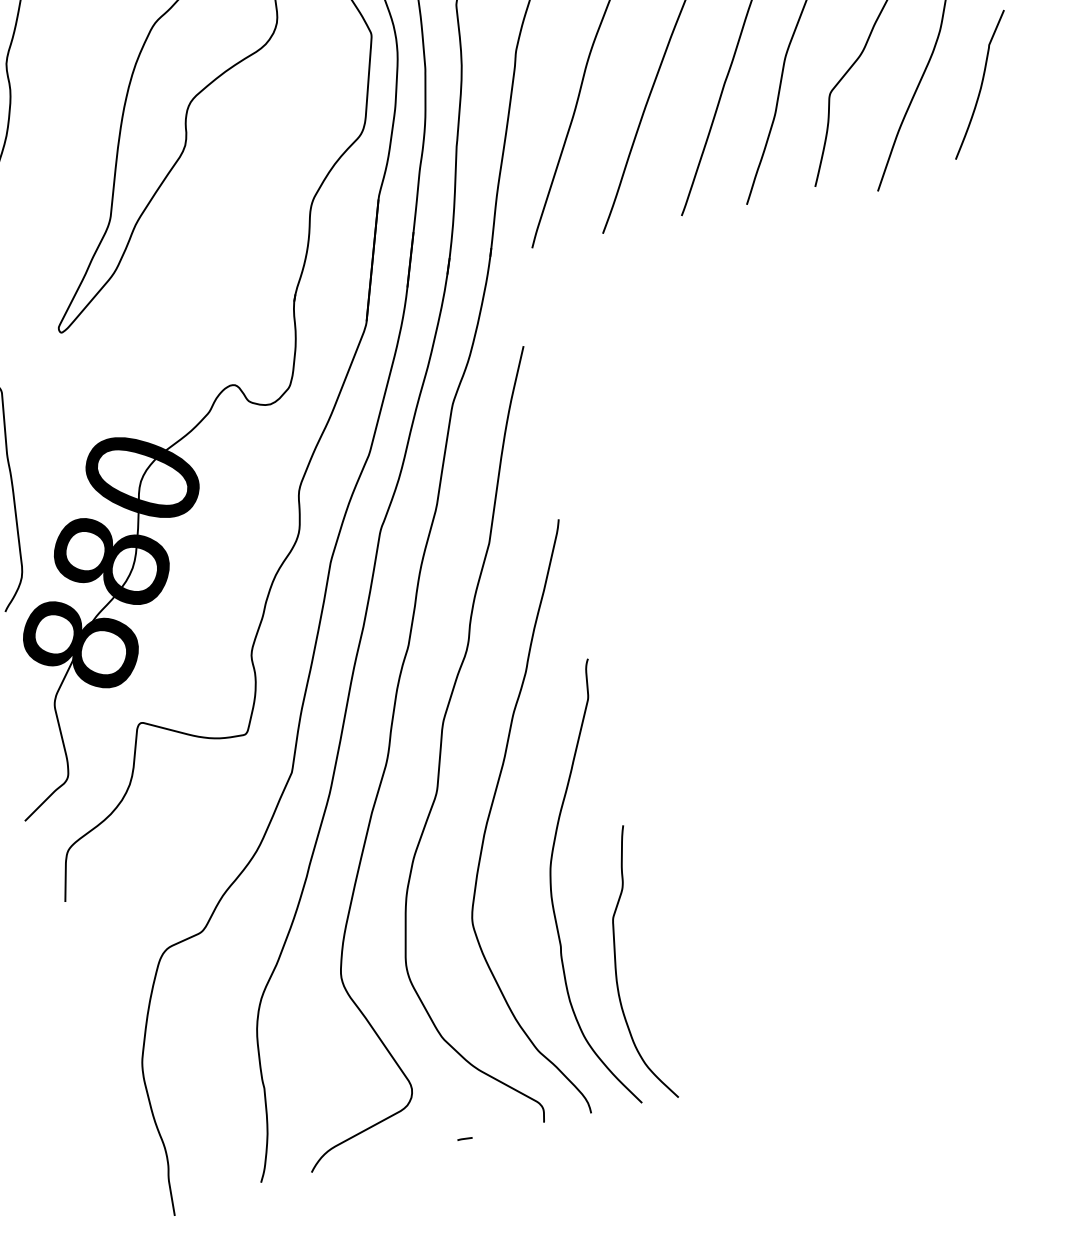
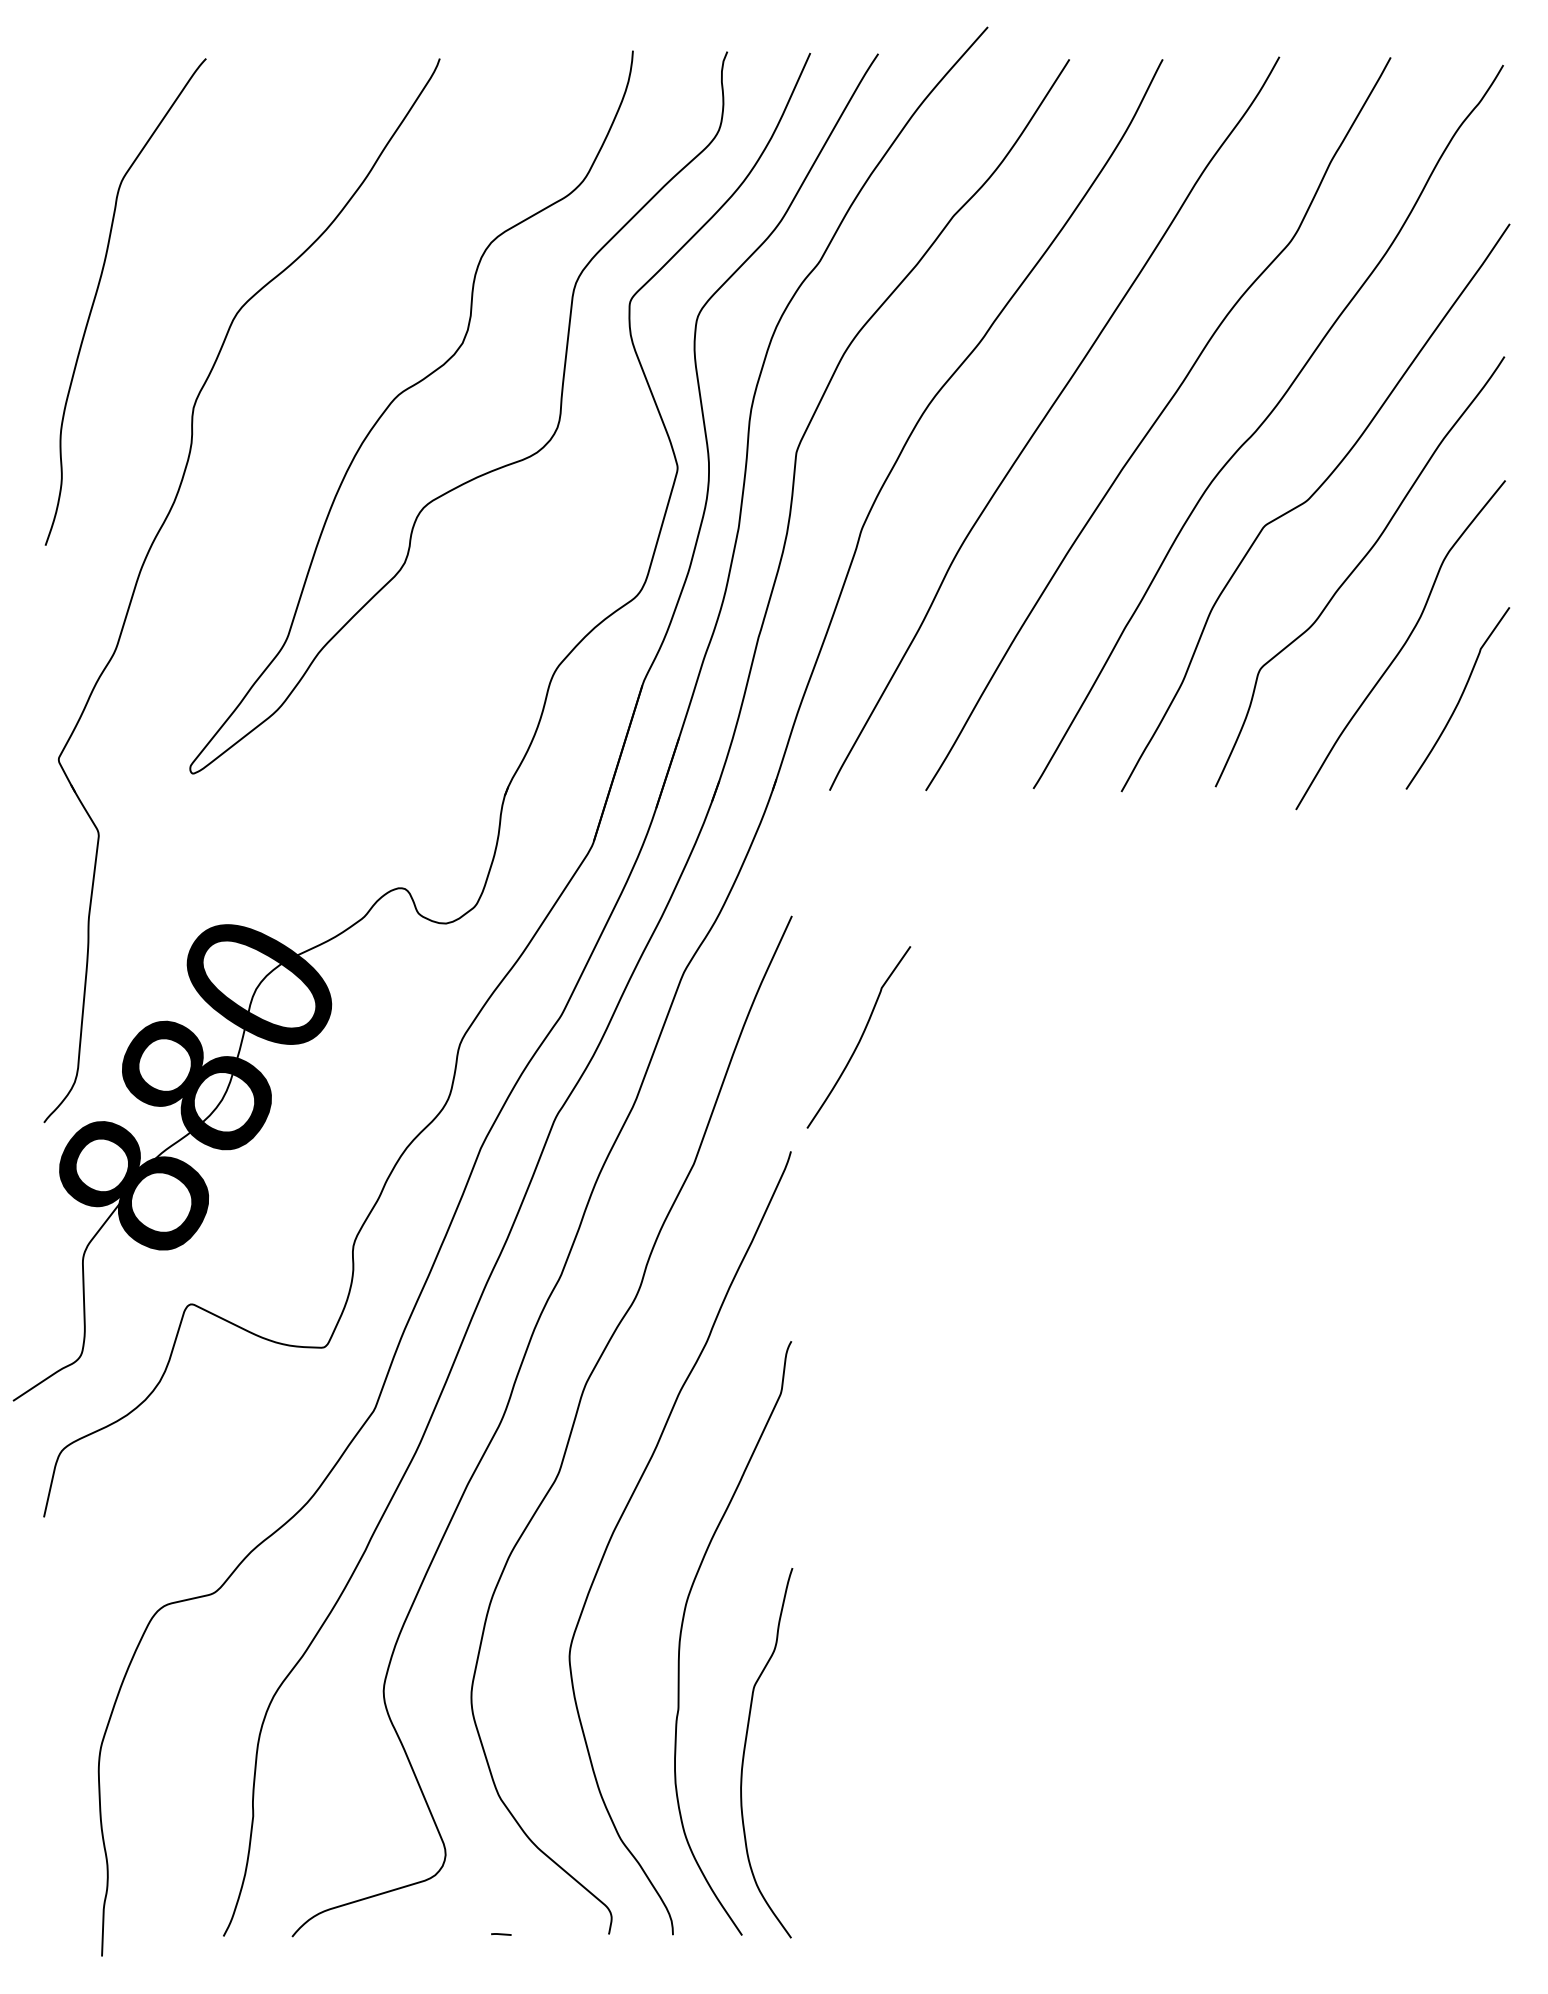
curve: (591, 425) -> (859, 1038), added

